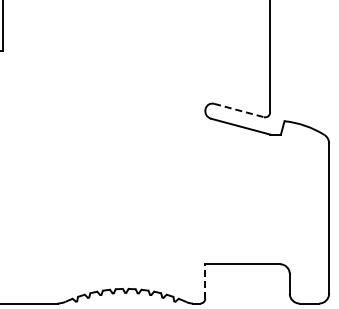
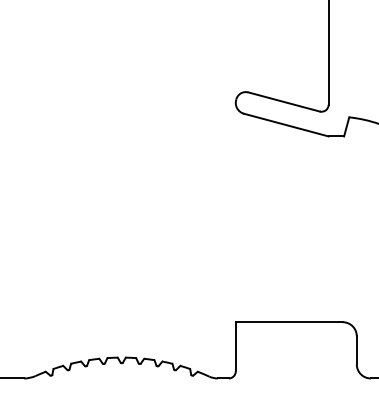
line: (239, 110) -> (284, 101), dashed -> solid
line: (205, 280) -> (236, 345), dashed -> solid

